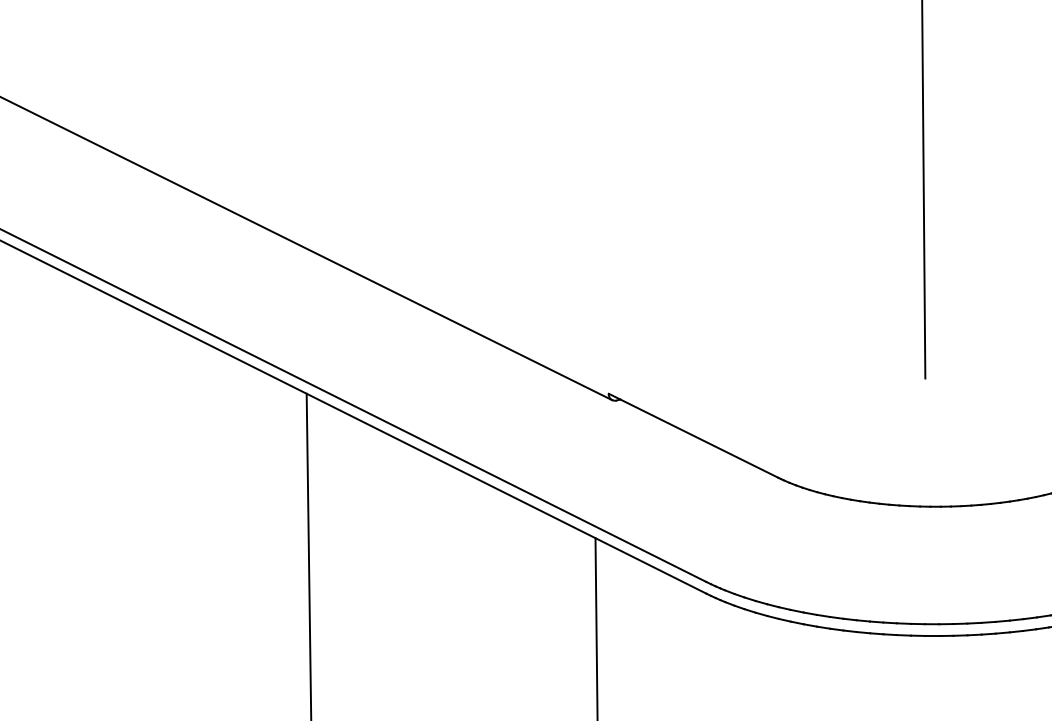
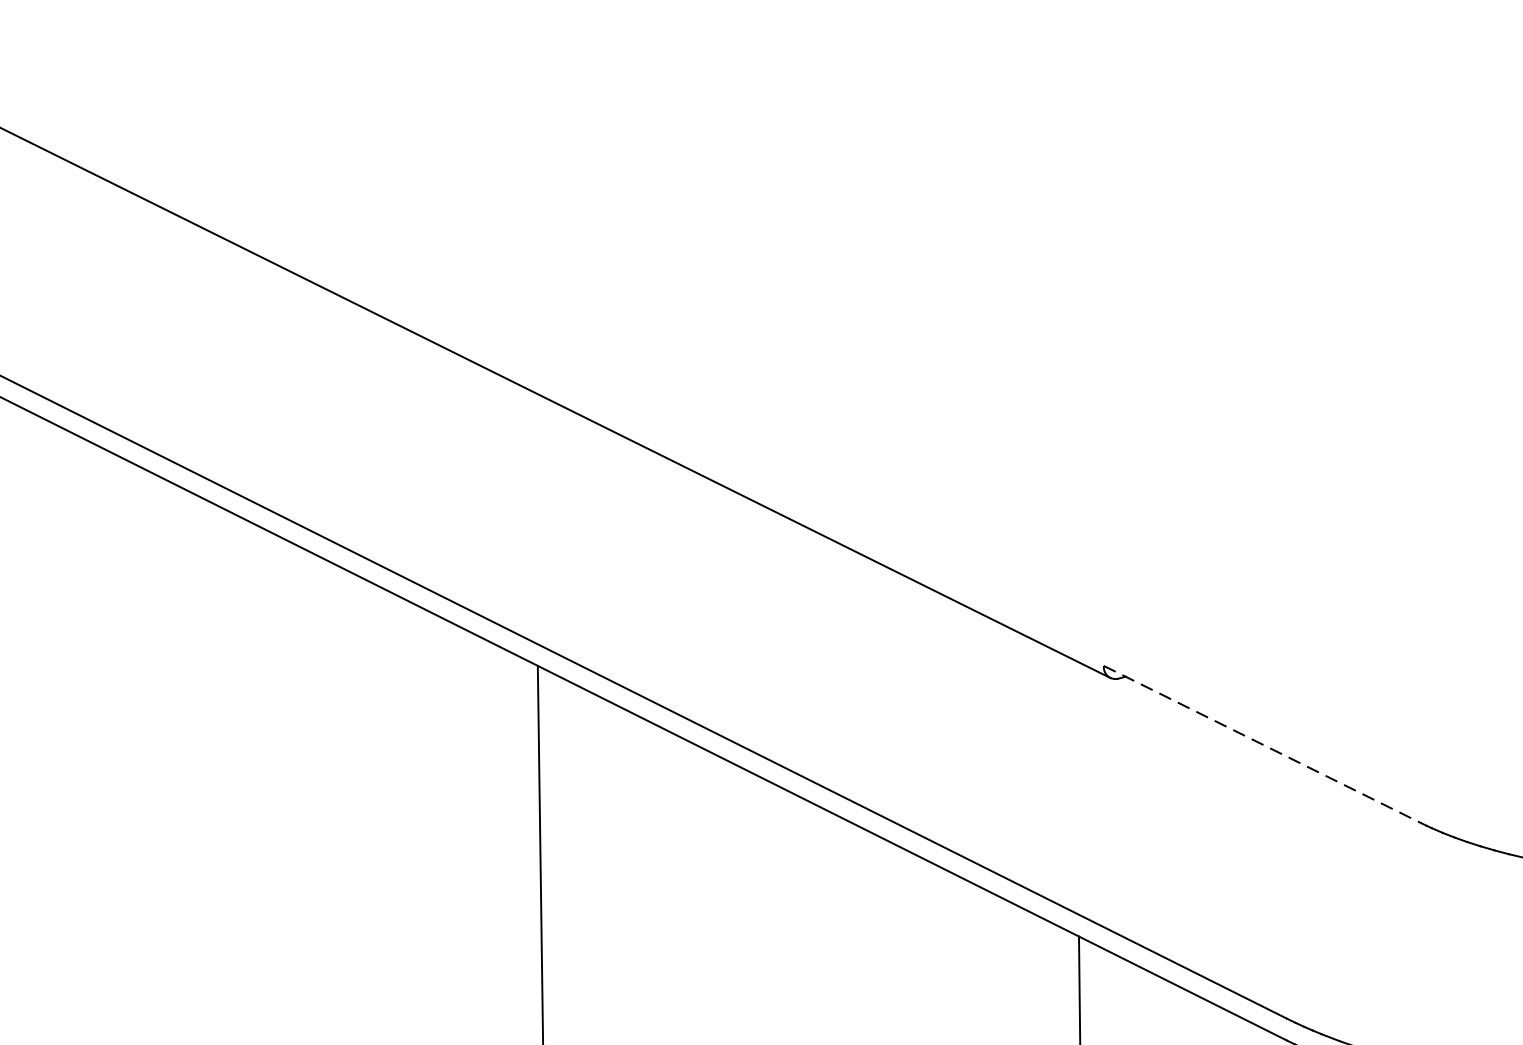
line: (693, 435) -> (1262, 744), solid -> dashed

